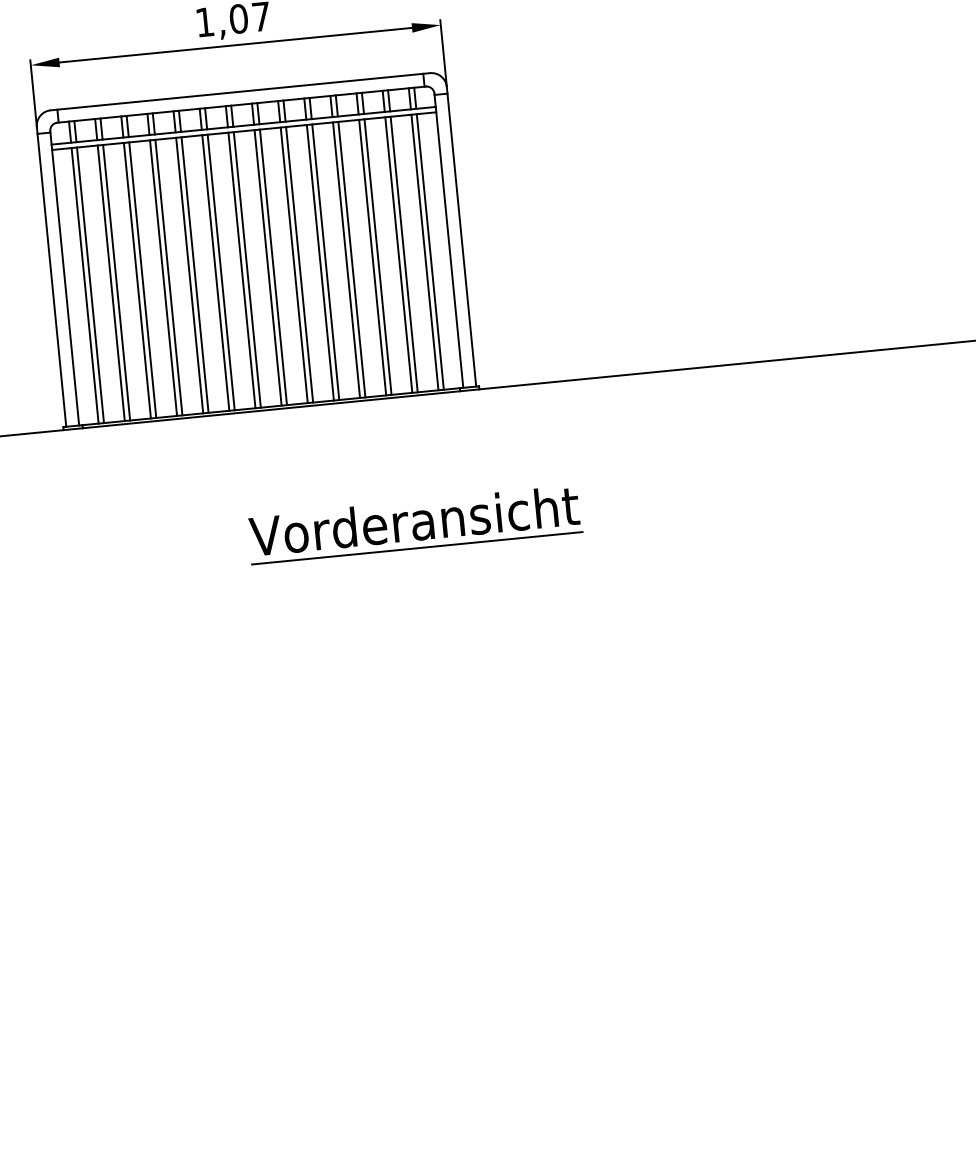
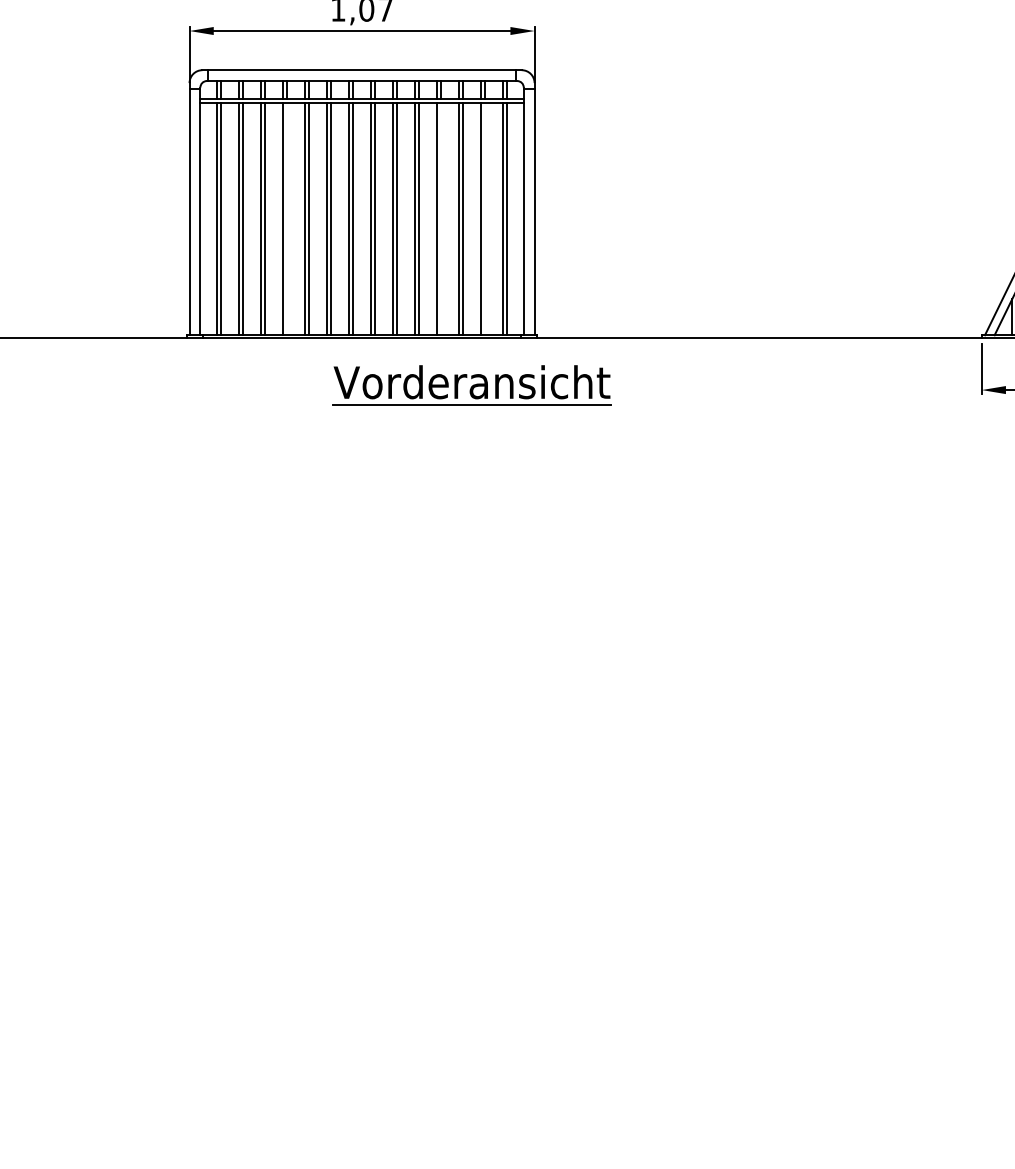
line: (404, 254) -> (485, 219), removed
line: (352, 259) -> (441, 219), removed
line: (169, 277) -> (287, 219), removed
part: (414, 524) -> (471, 385), moved

